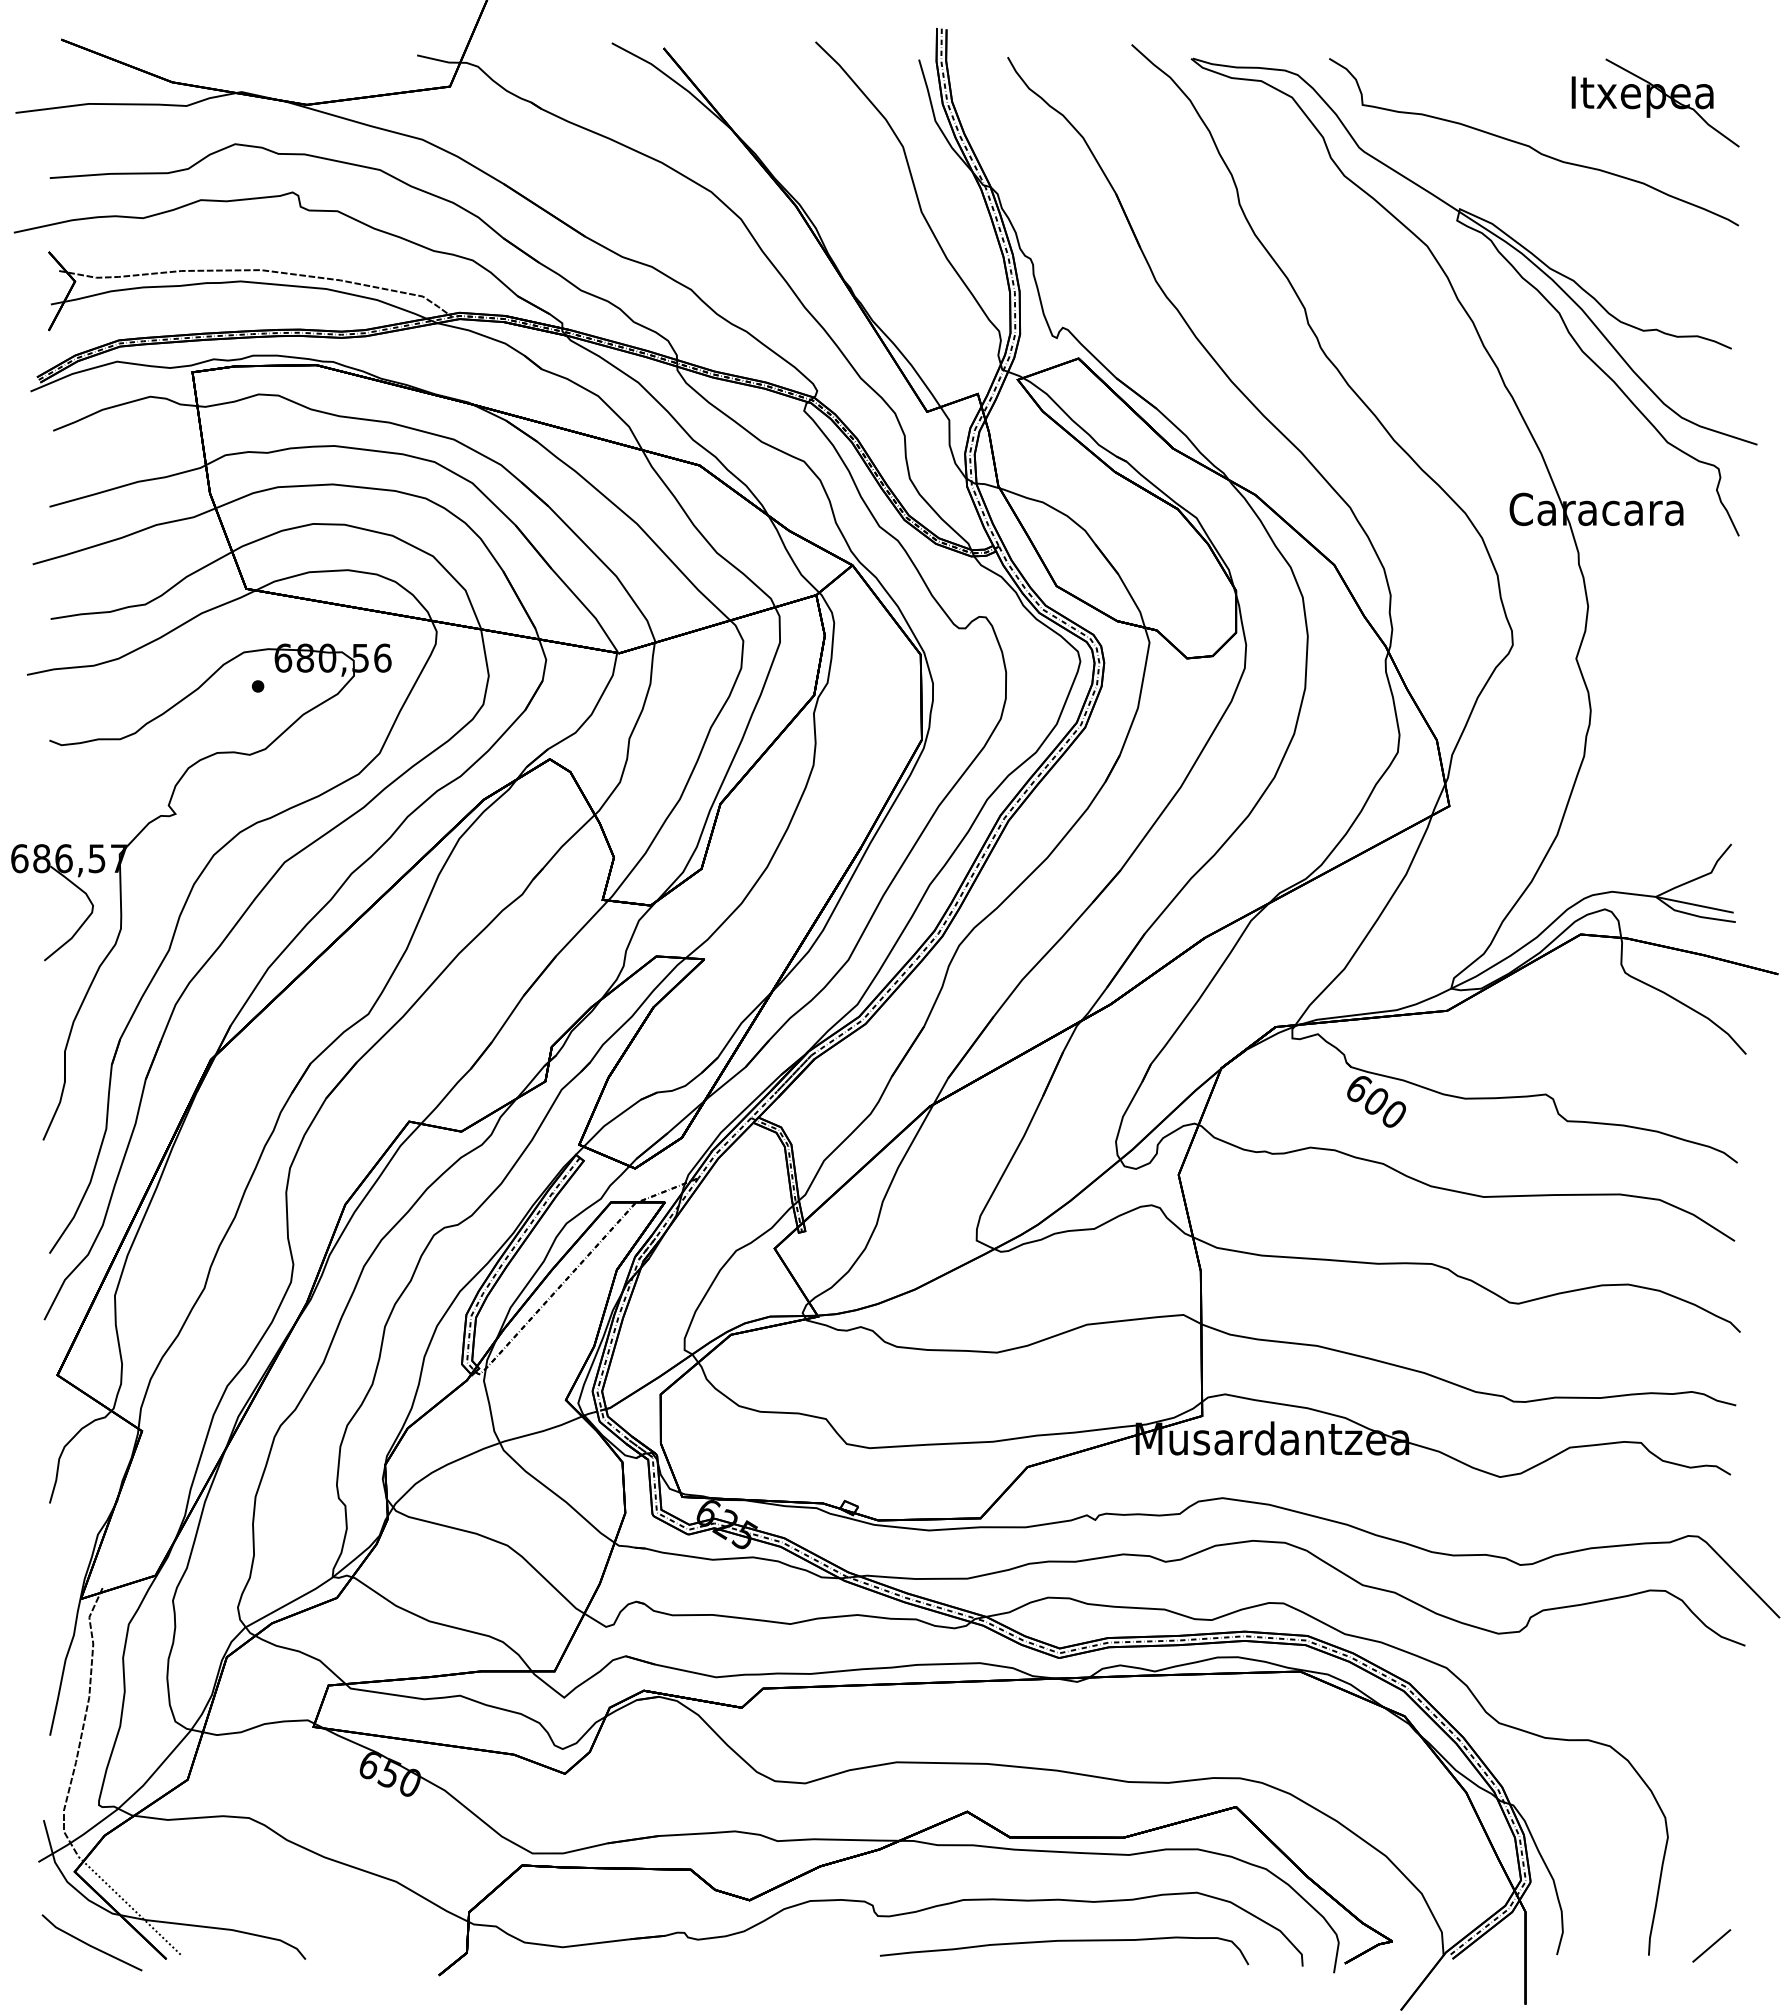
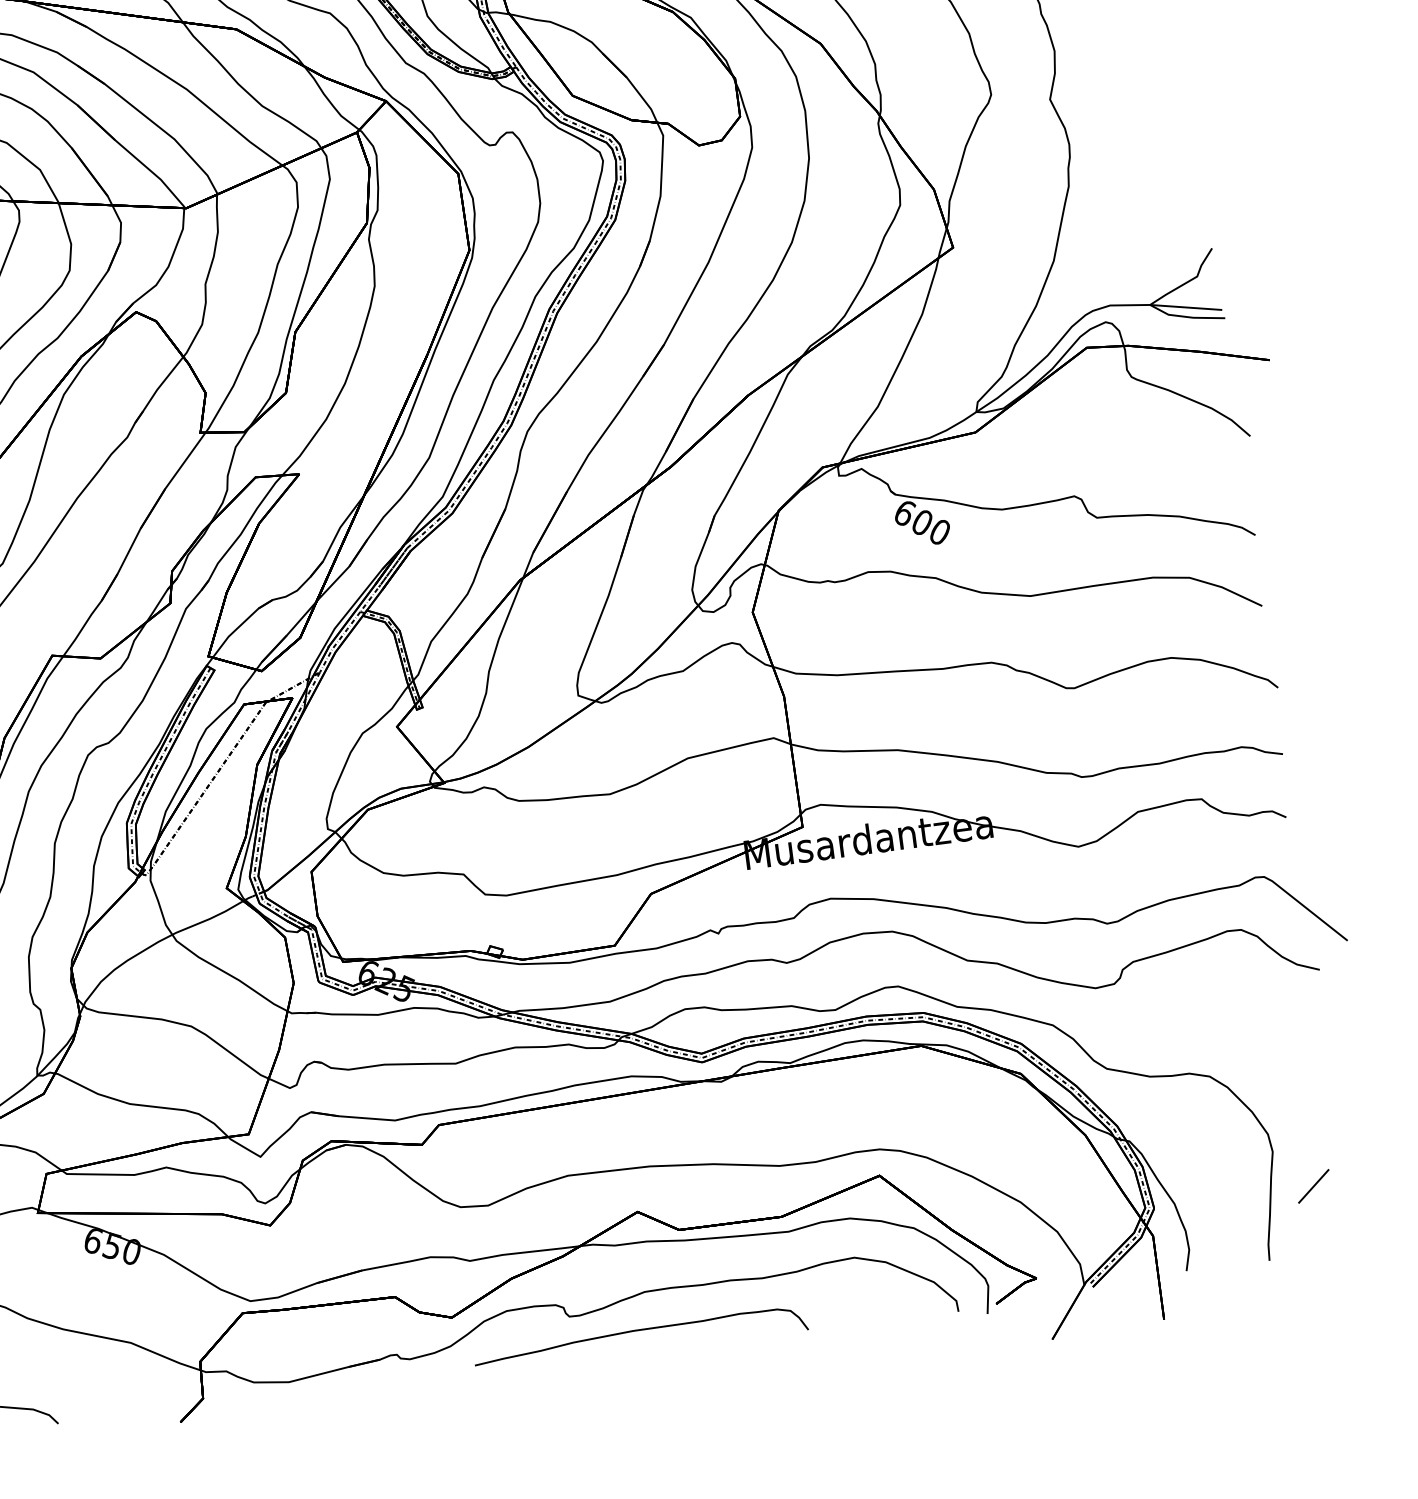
curve: (1064, 1941) -> (639, 1330), moved
line: (1711, 1945) -> (1313, 1186), moved

